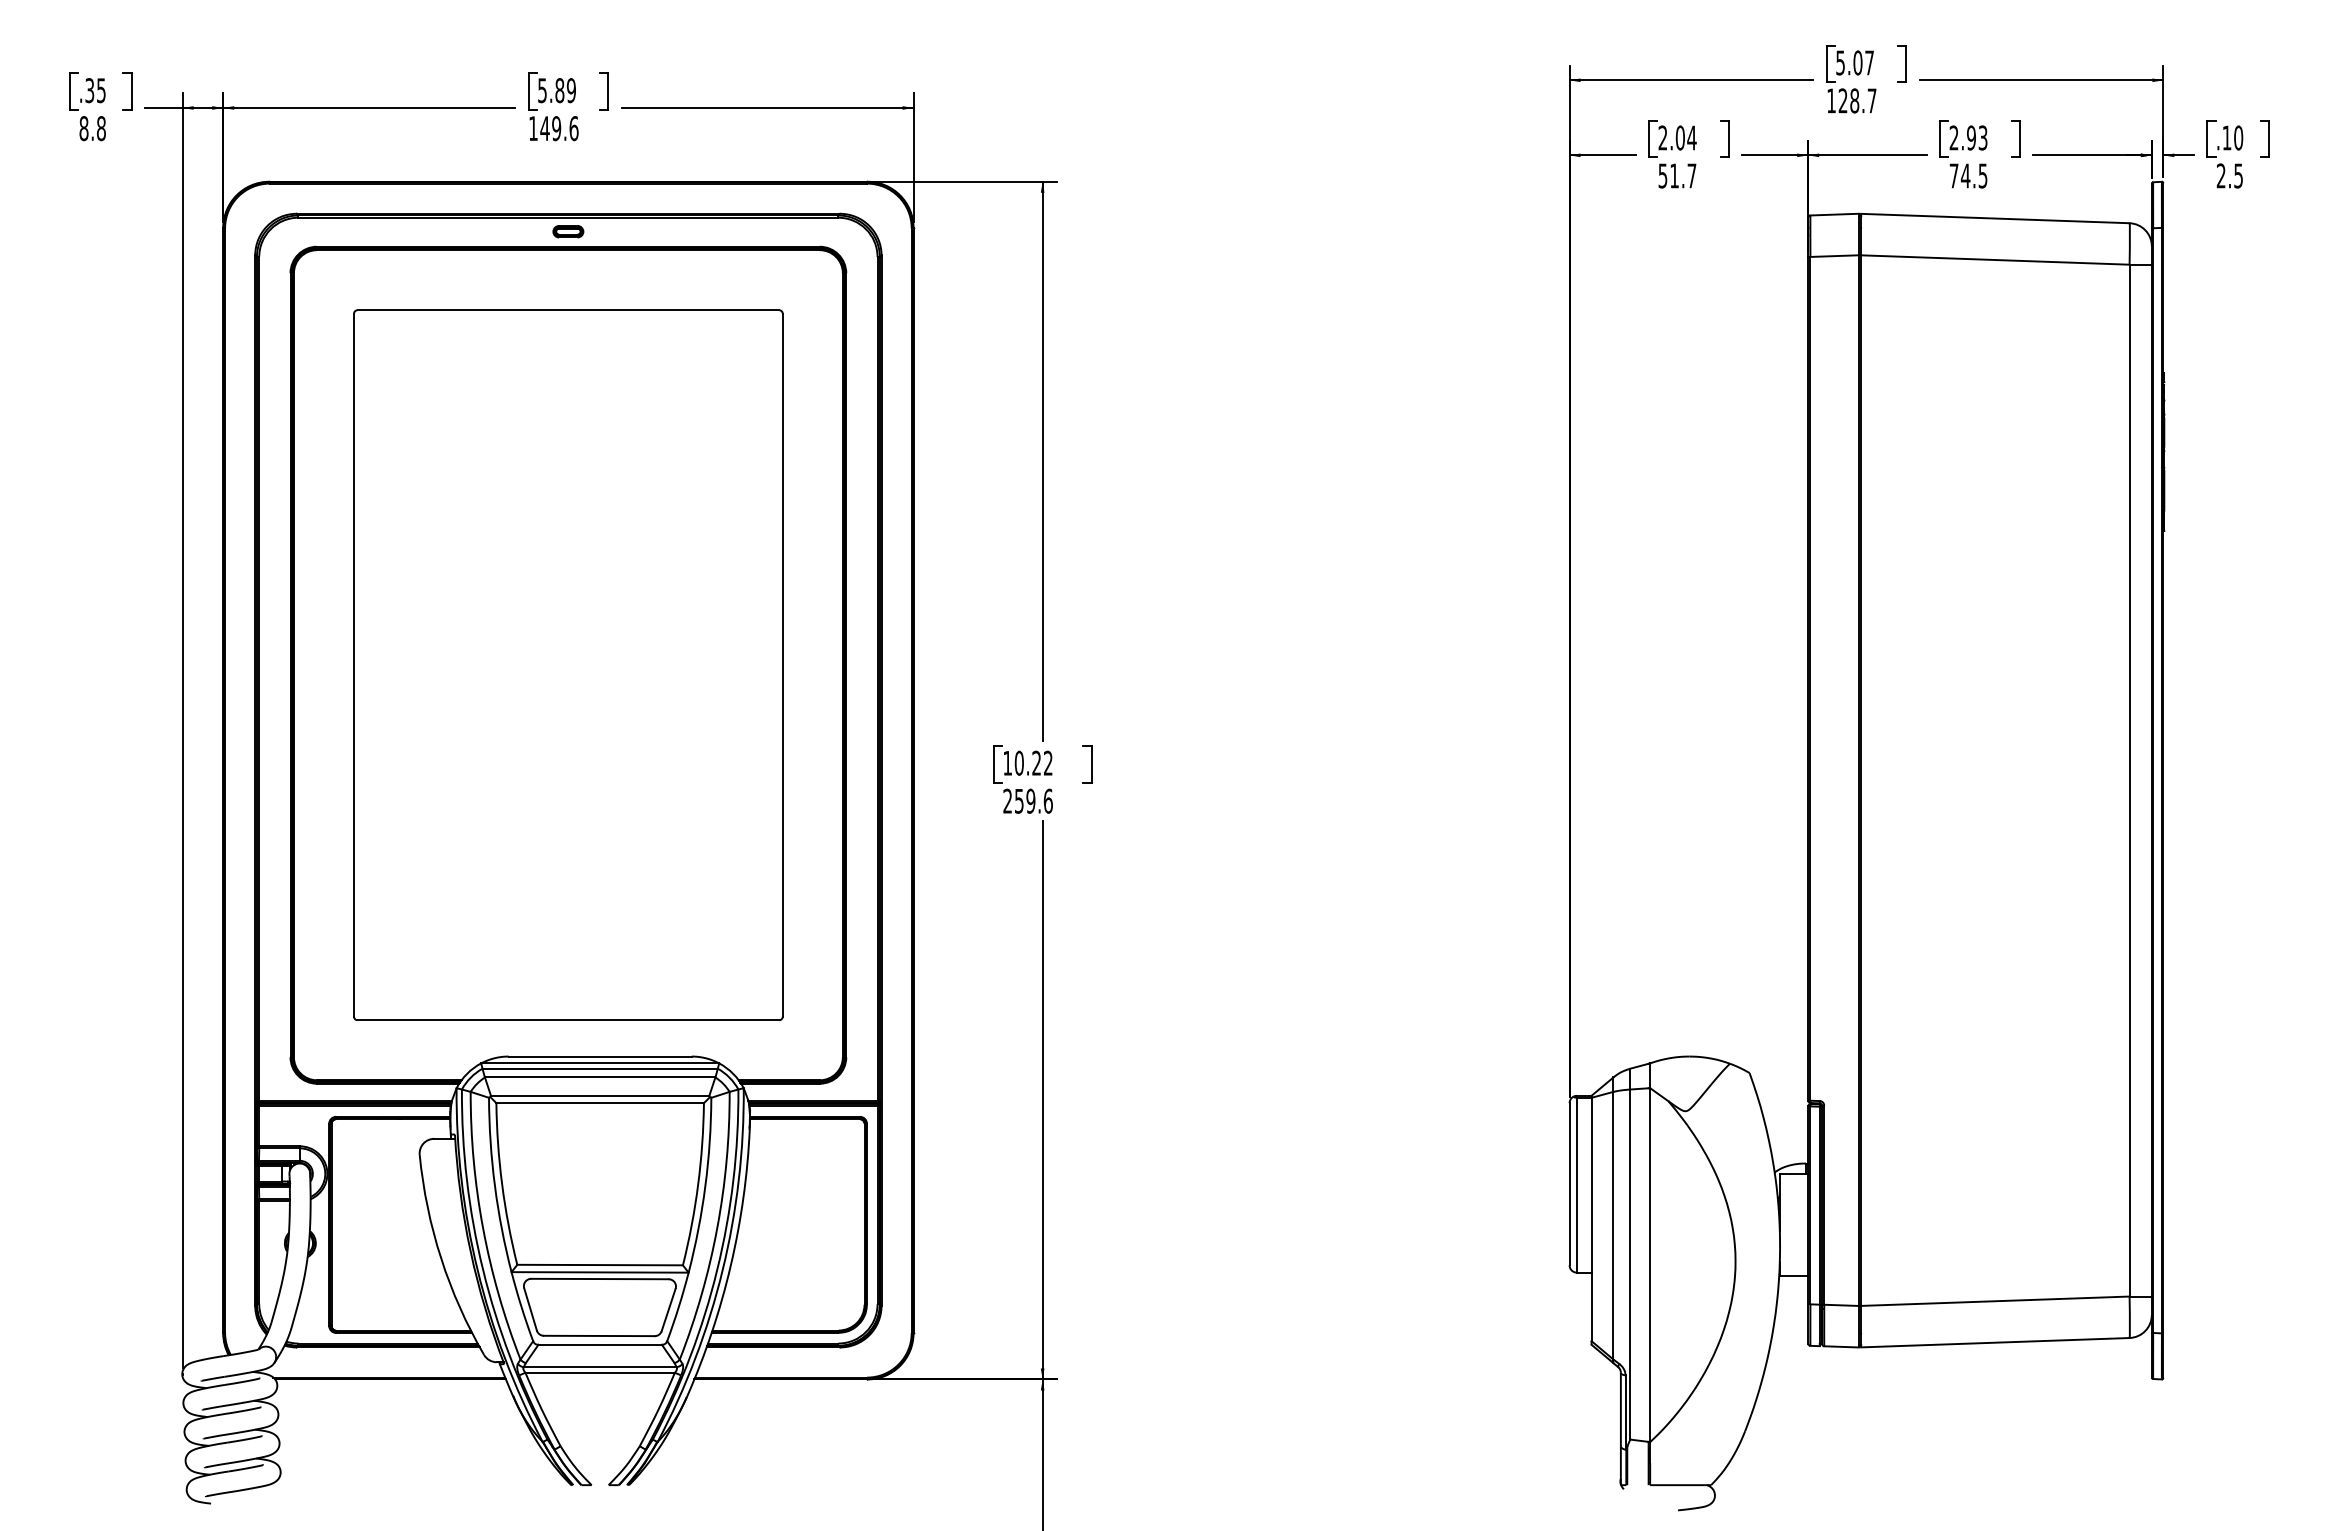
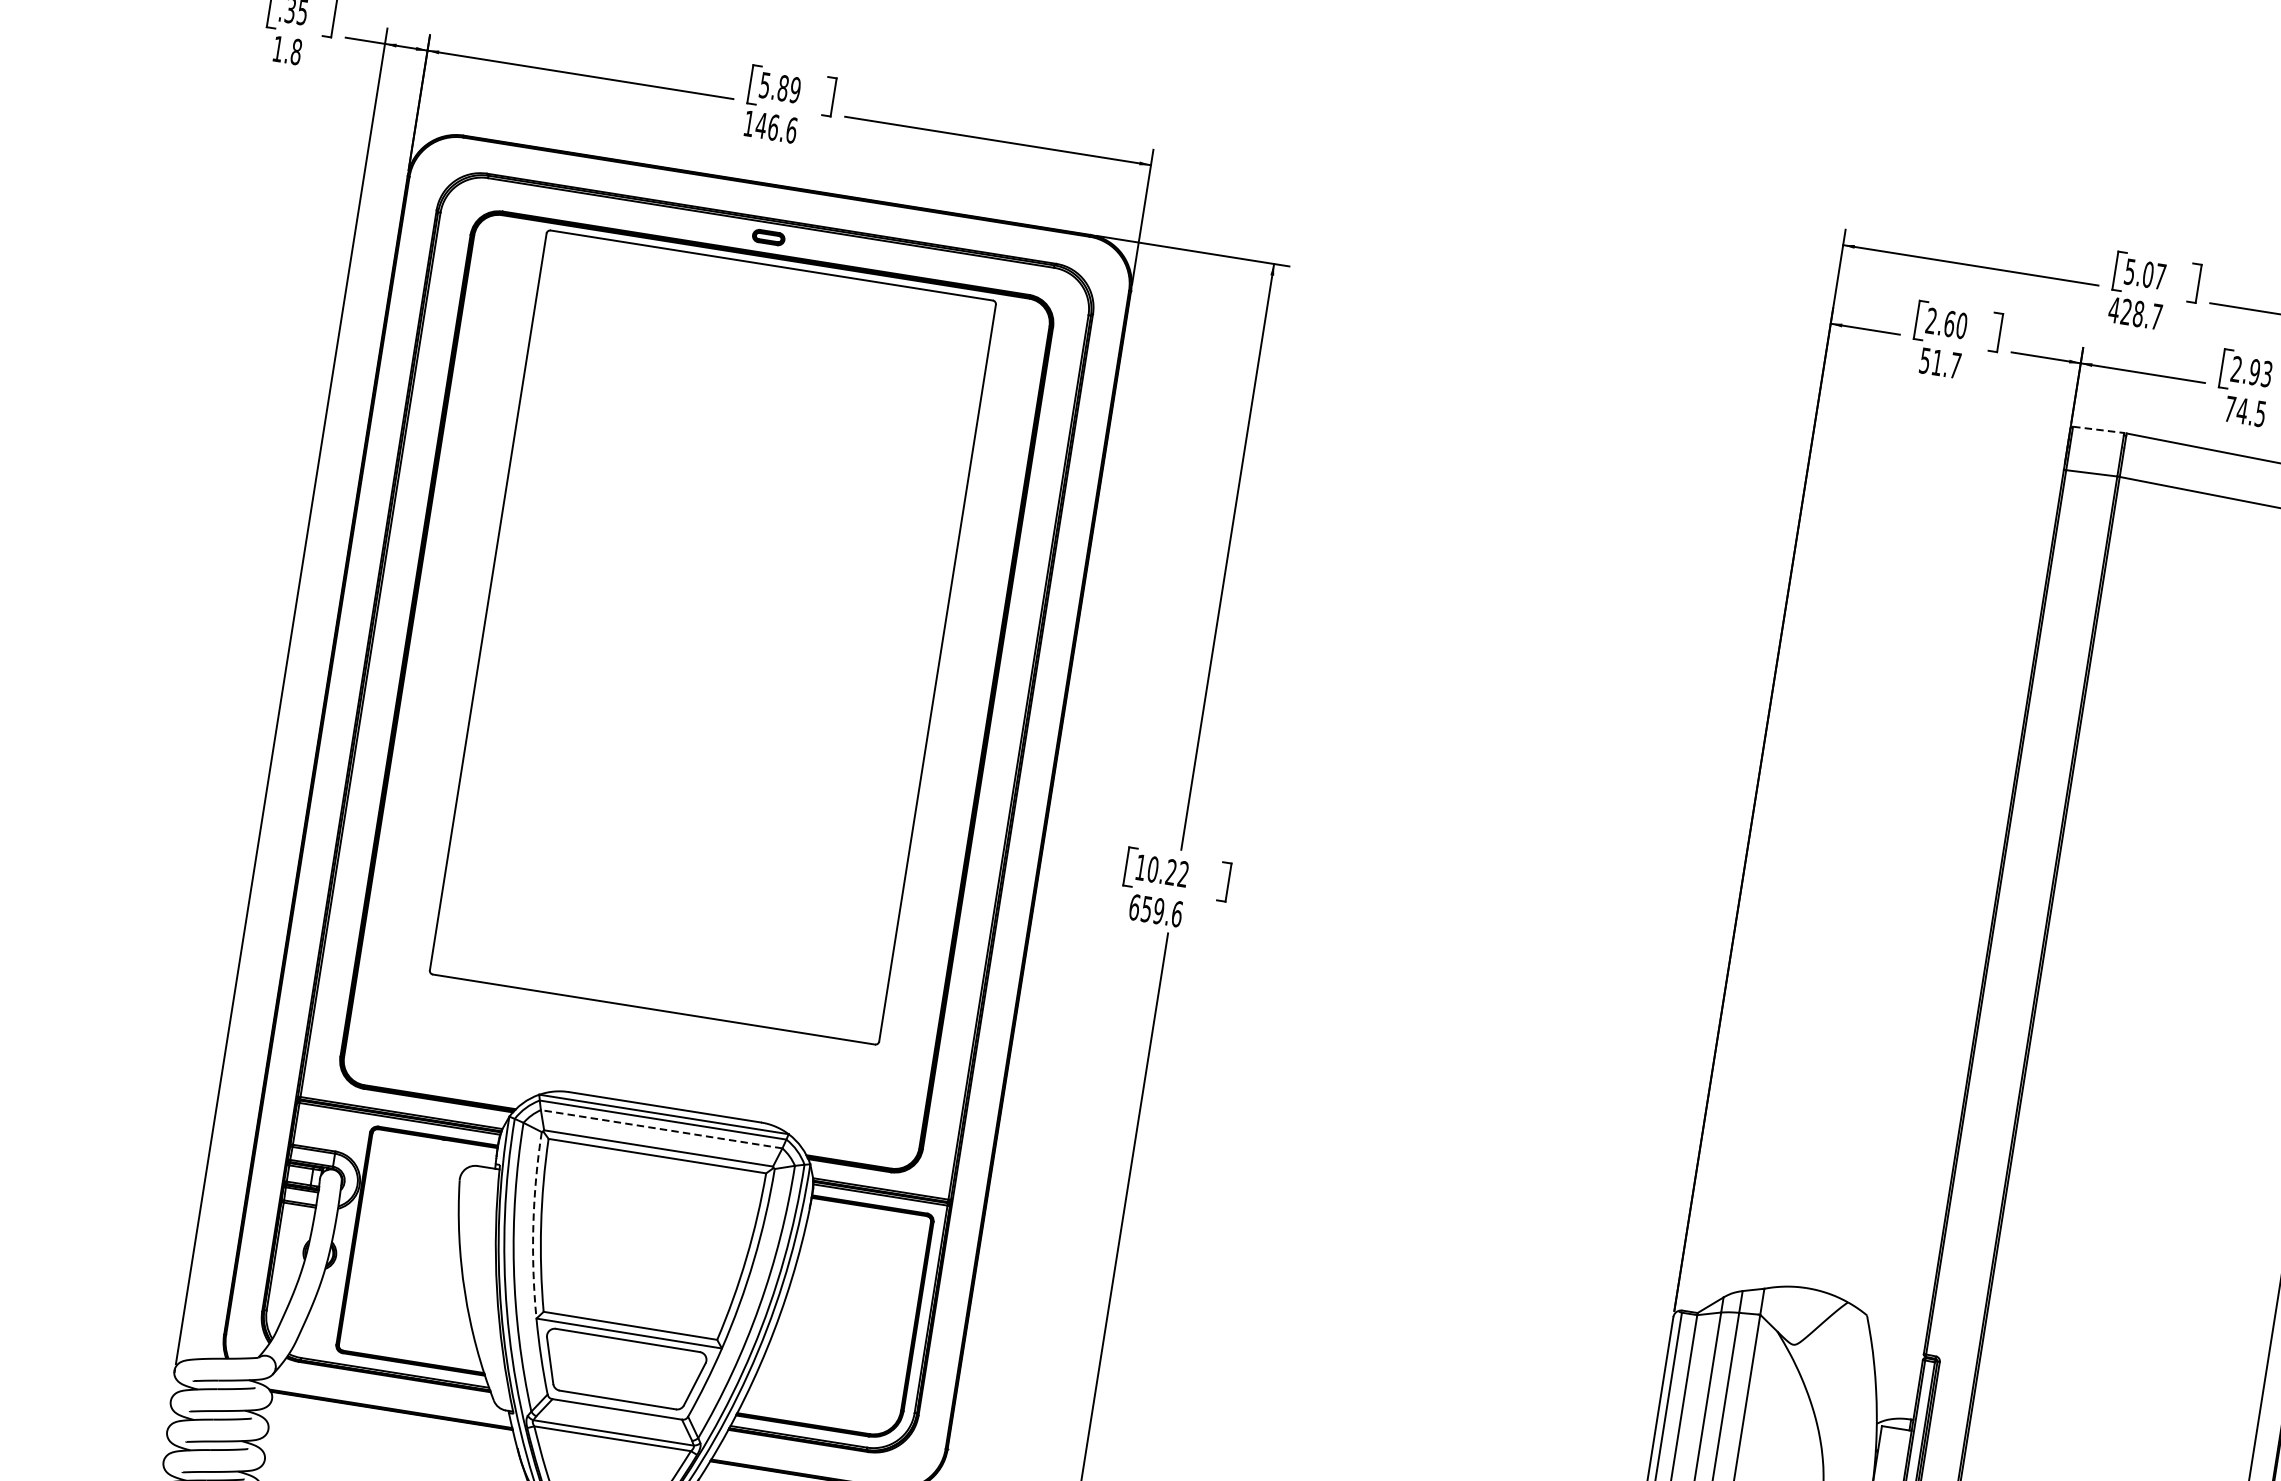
text: (1831, 100) -> (2114, 309), 128.7 -> 428.7
text: (83, 128) -> (277, 48), 8.8 -> 1.8
text: (556, 128) -> (773, 127), 149.6 -> 146.6
text: (1686, 137) -> (1956, 324), 2.04 -> 2.60
line: (1835, 214) -> (2099, 429), solid -> dashed
part: (568, 664) -> (713, 636), moved
text: (1007, 800) -> (1134, 906), 259.6 -> 659.6
line: (599, 1077) -> (660, 1129), solid -> dashed
arc: (494, 1185) -> (532, 1224), solid -> dashed

